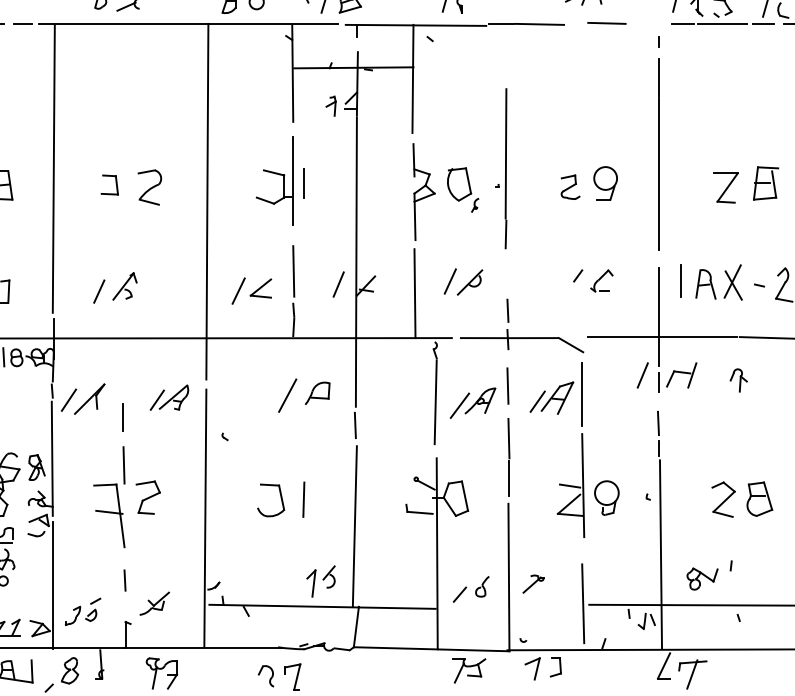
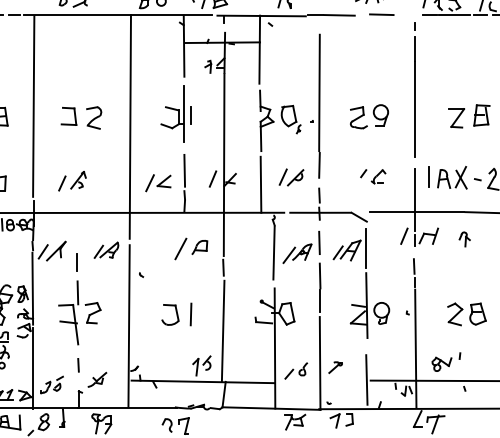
part: (501, 167) -> (315, 105), size x1.43
part: (109, 185) -> (68, 116), size x1.43
part: (569, 186) -> (358, 117), size x1.43

